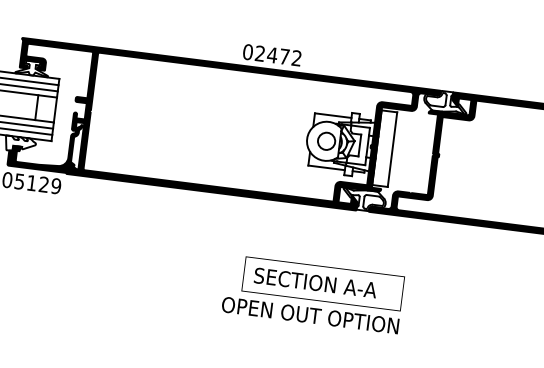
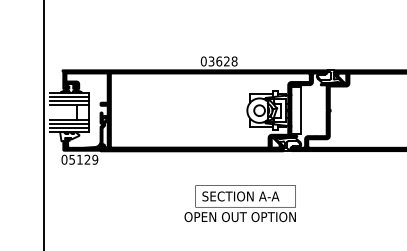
text: (277, 55) -> (222, 61), 02472 -> 03628
text: (311, 293) -> (239, 203), moved

